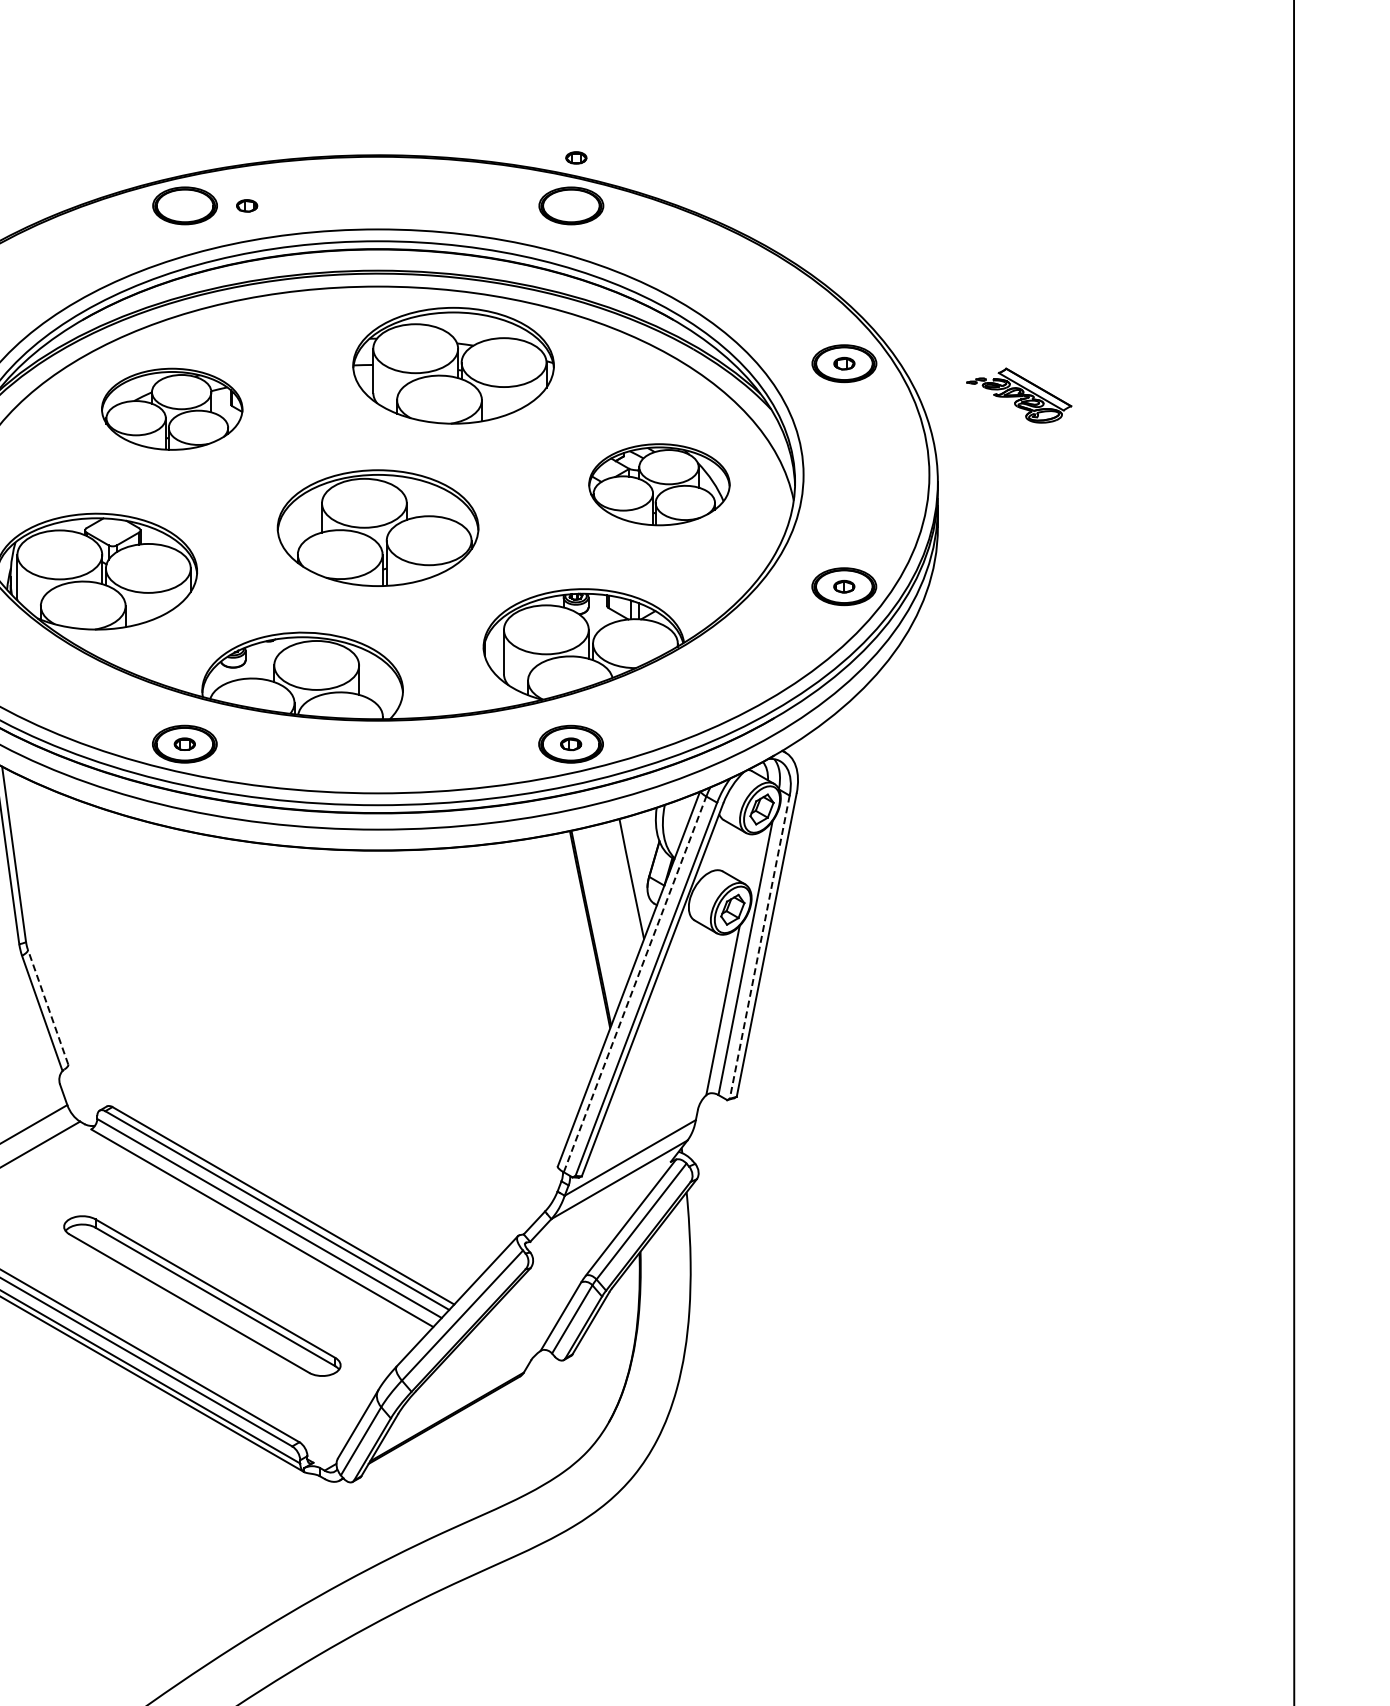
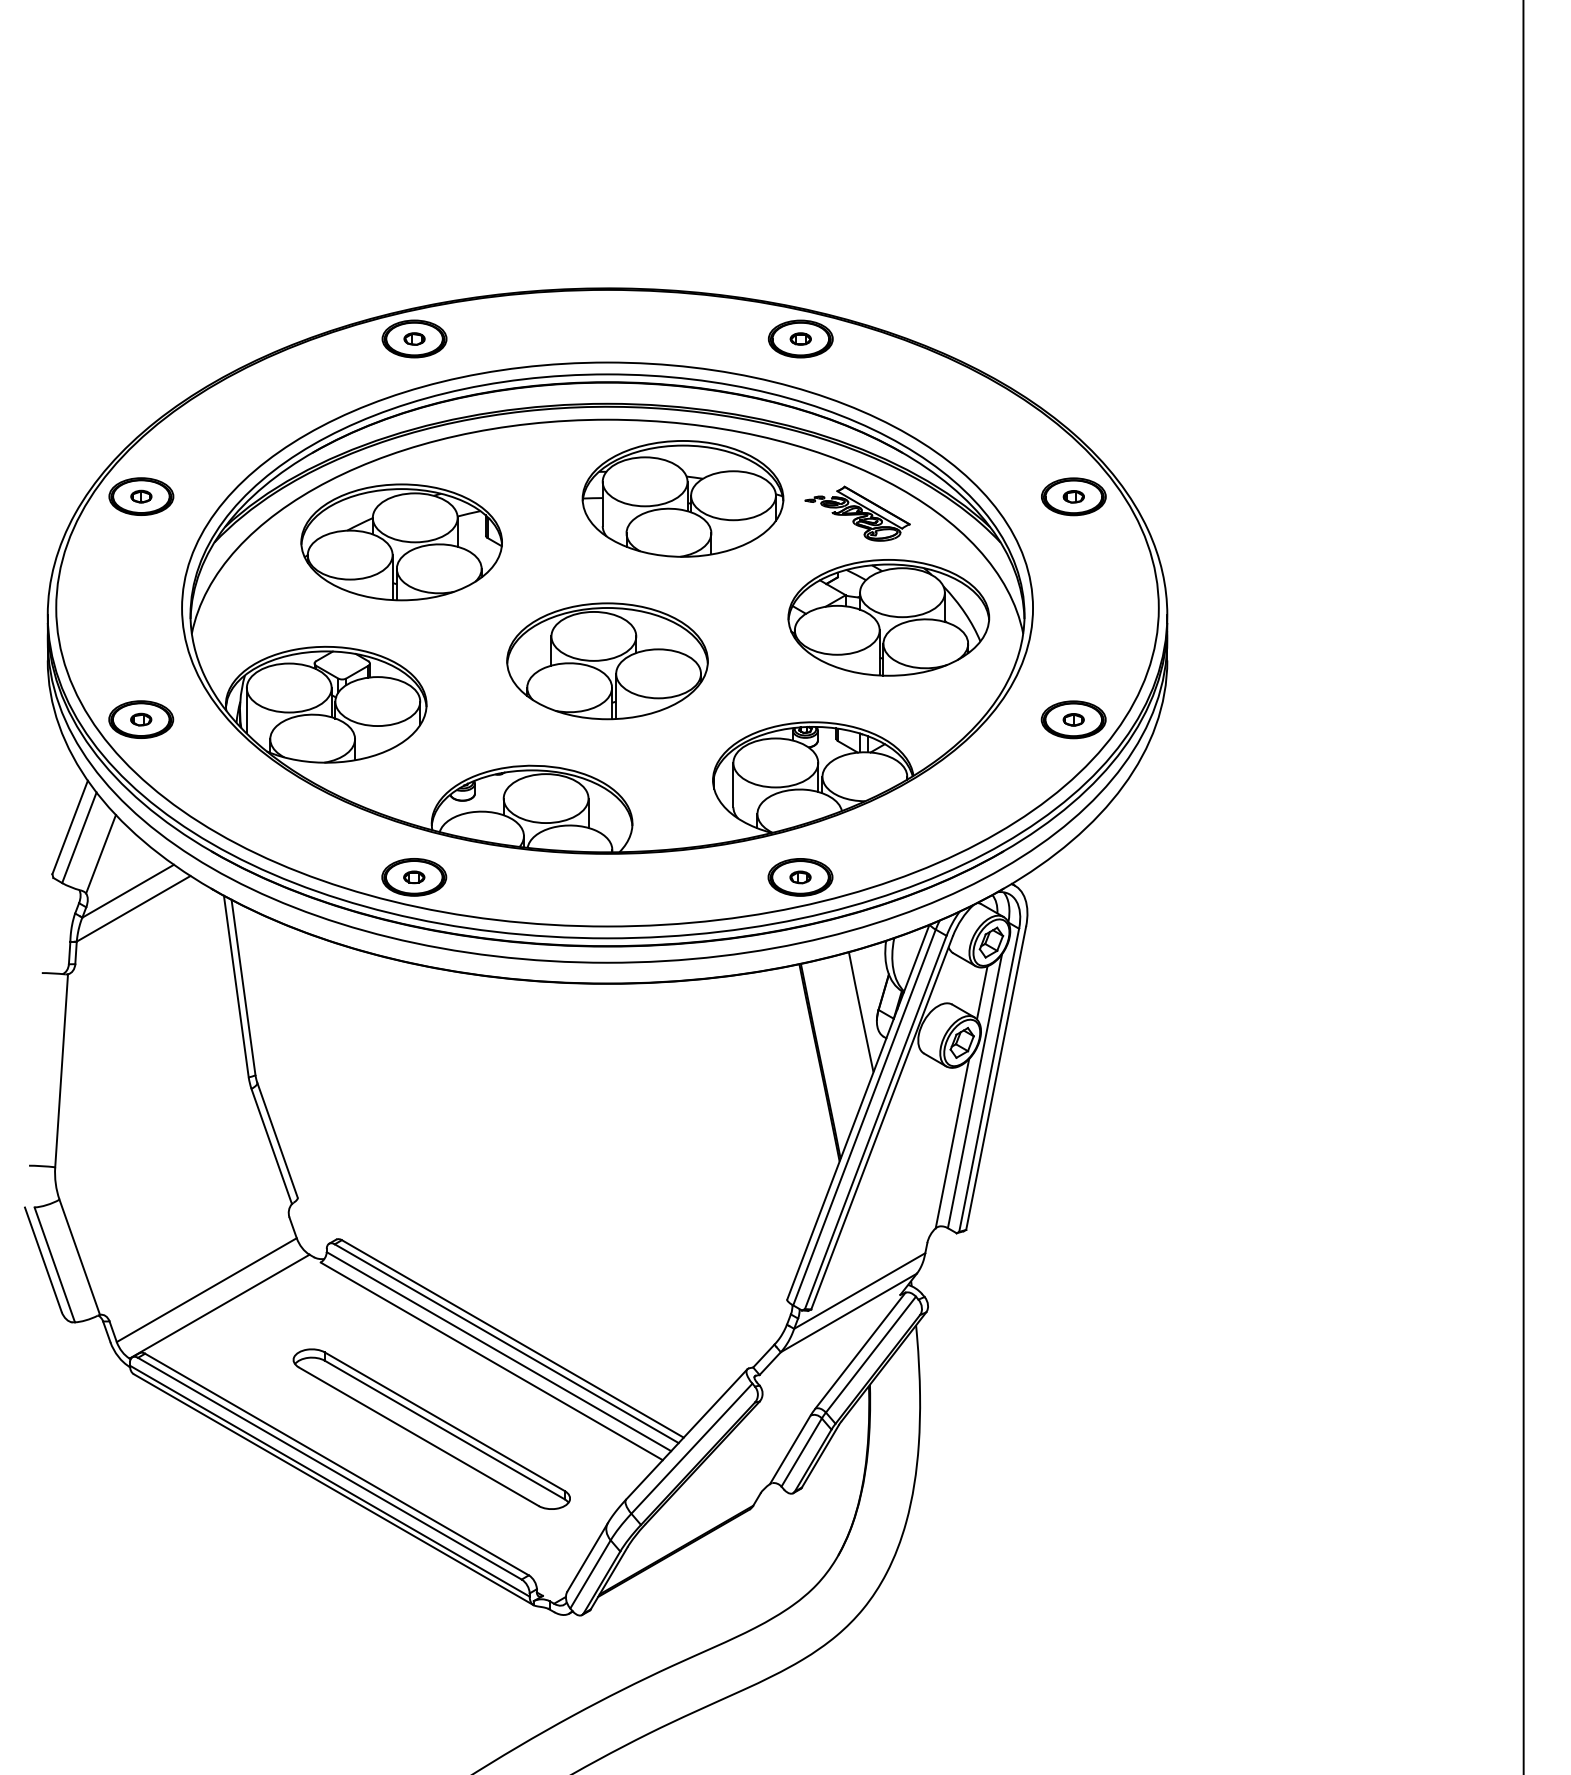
part: (576, 157) -> (800, 338), moved
part: (247, 205) -> (414, 338), moved
part: (1019, 395) -> (857, 513), moved
part: (172, 409) -> (401, 542), size x1.43
part: (659, 484) -> (888, 617), size x1.43
line: (752, 859) -> (981, 992), added
line: (760, 947) -> (989, 1080), dashed -> solid
line: (635, 984) -> (864, 1117), dashed -> solid
line: (48, 1007) -> (277, 1140), dashed -> solid

